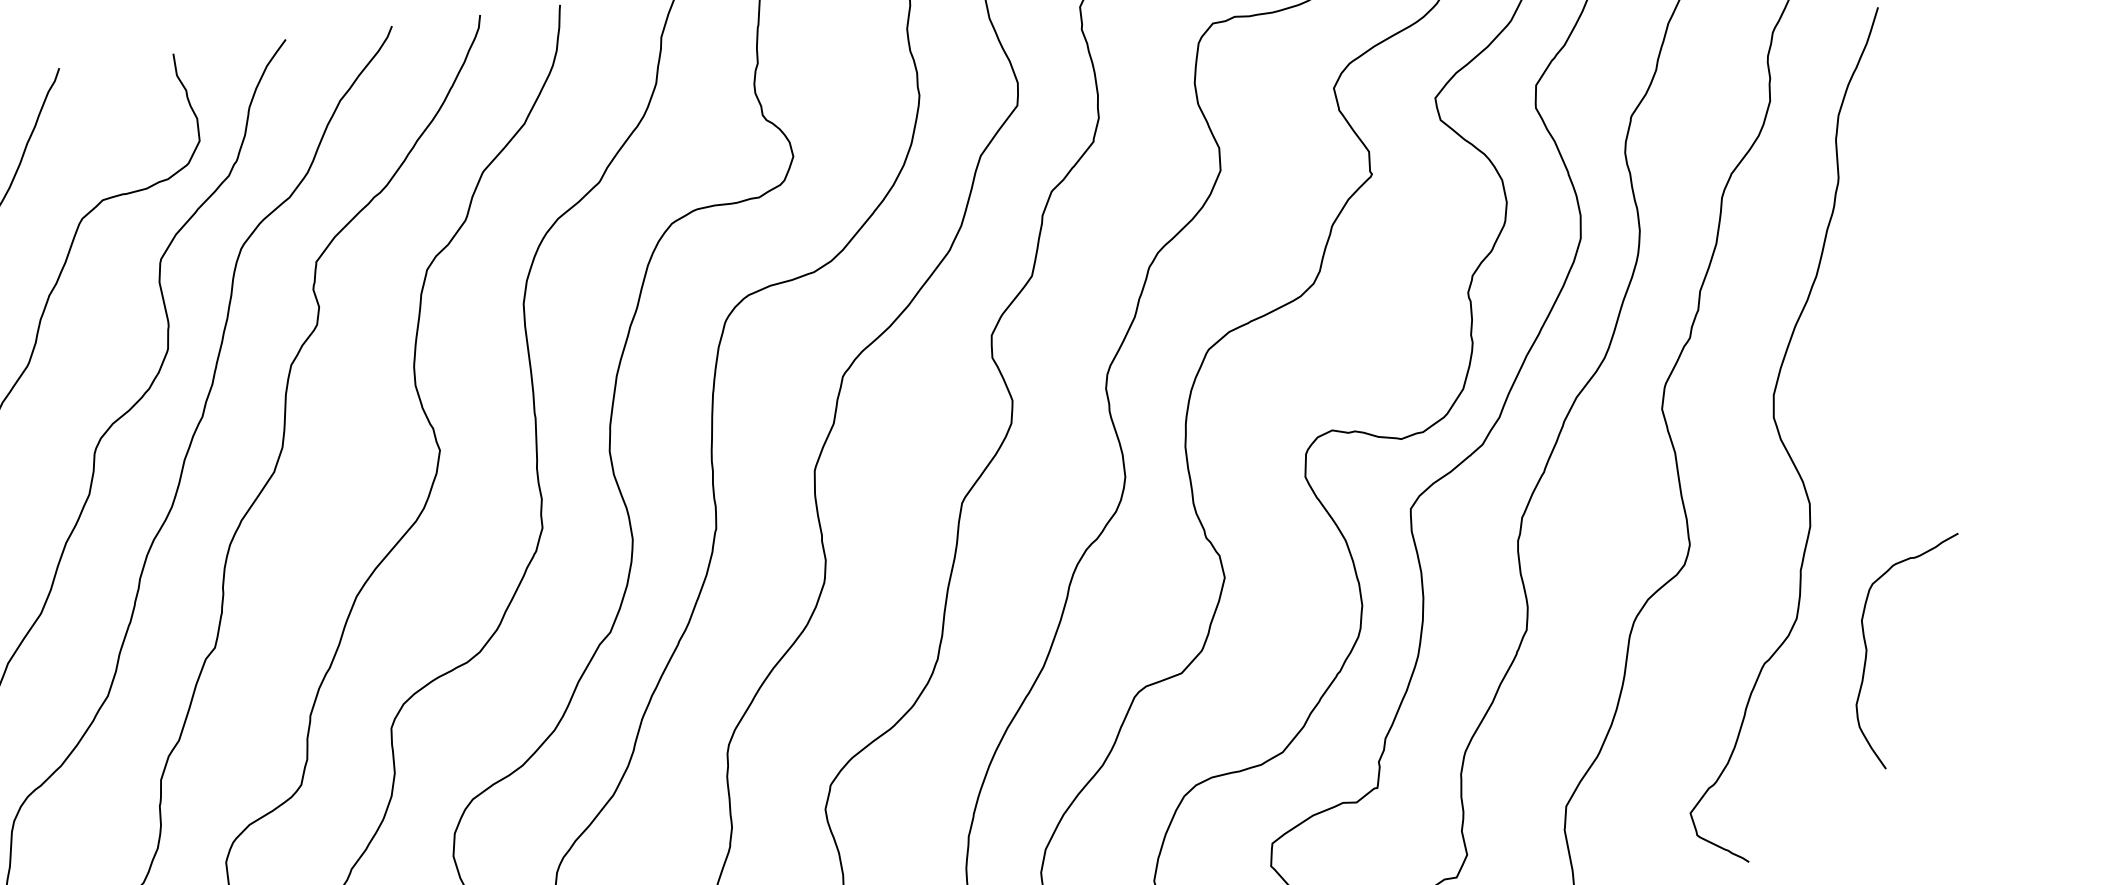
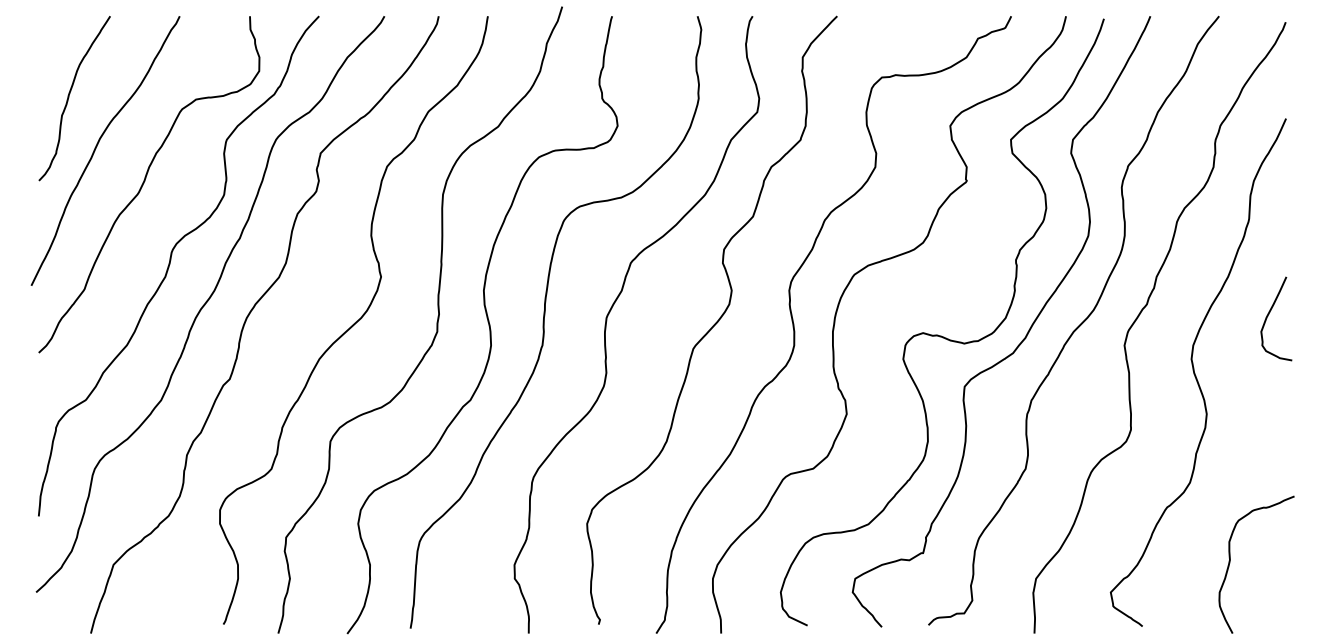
curve: (1891, 329) -> (1269, 314), added
curve: (1868, 655) -> (1230, 563), moved

